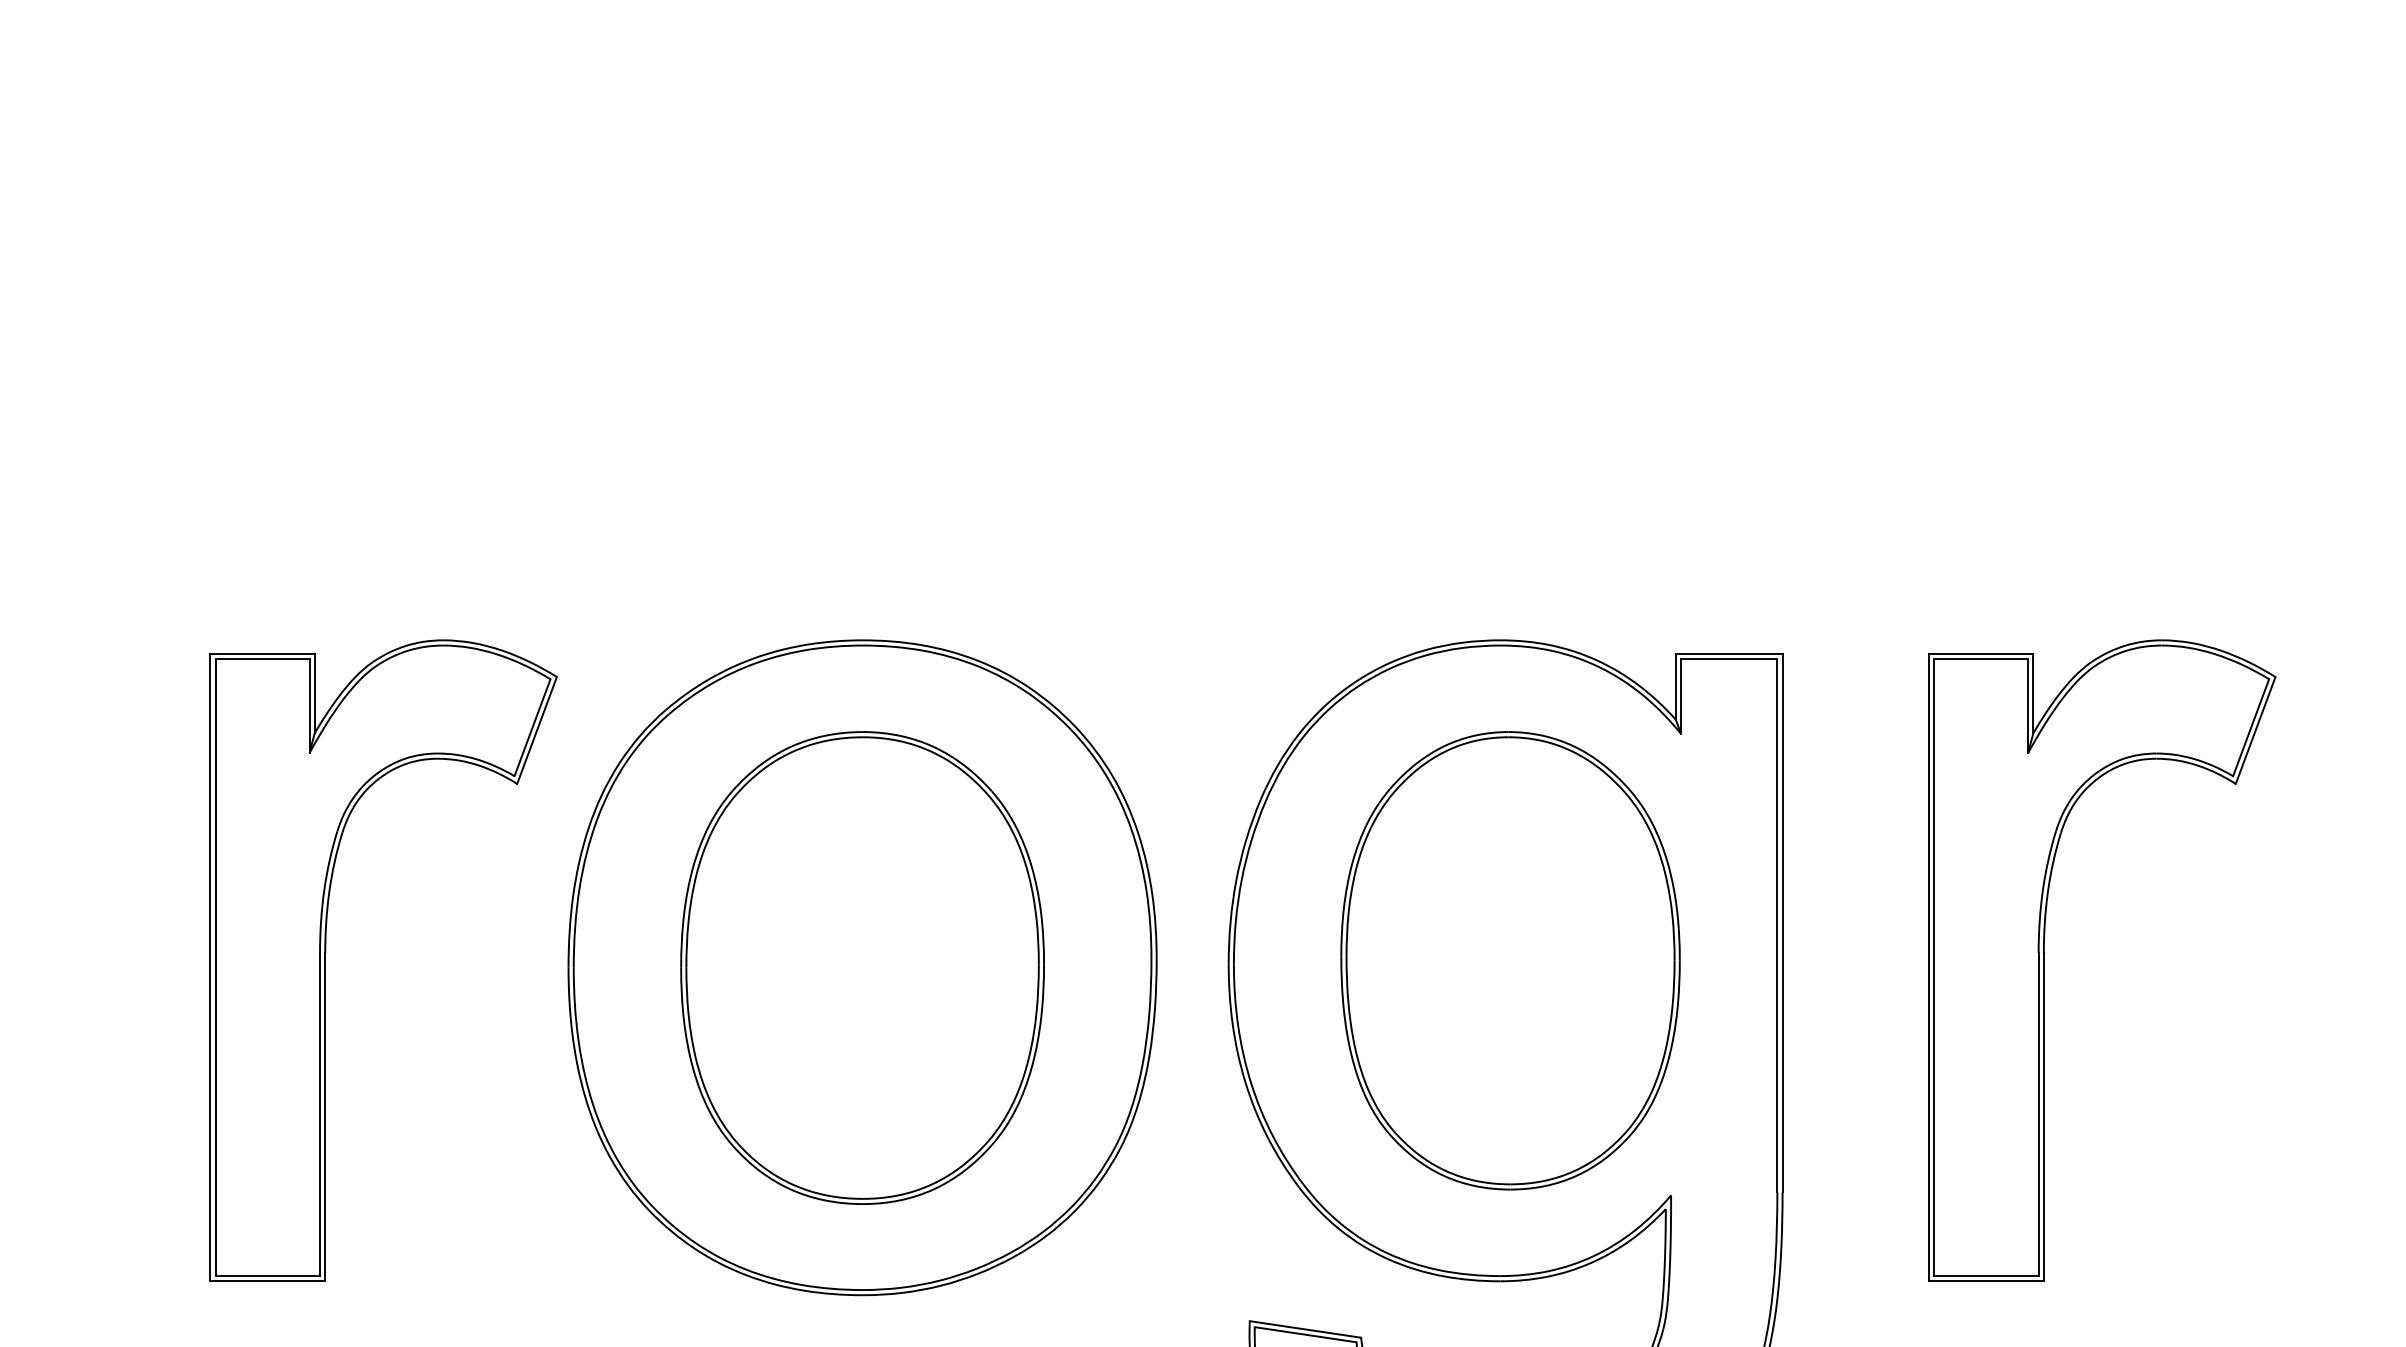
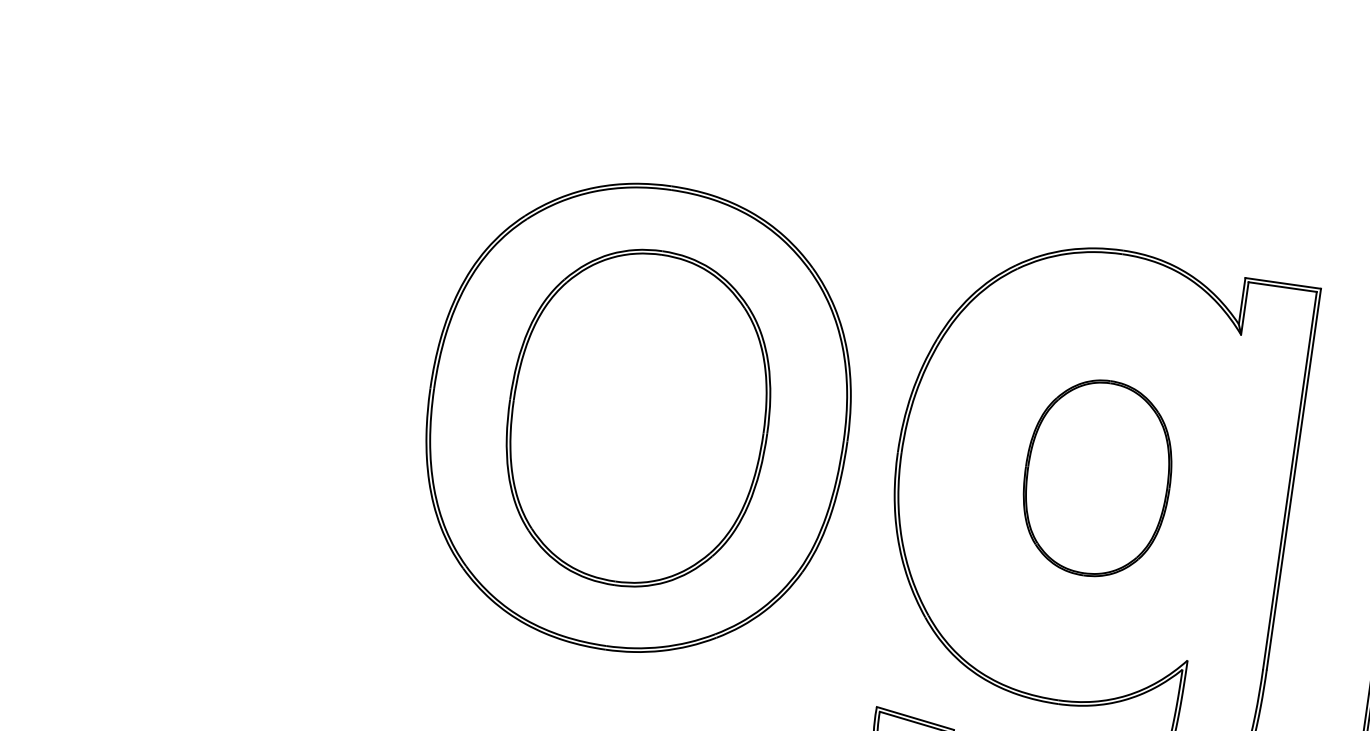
part: (326, 952) -> (260, 353), removed
part: (1510, 960) -> (1097, 478), size x0.6

